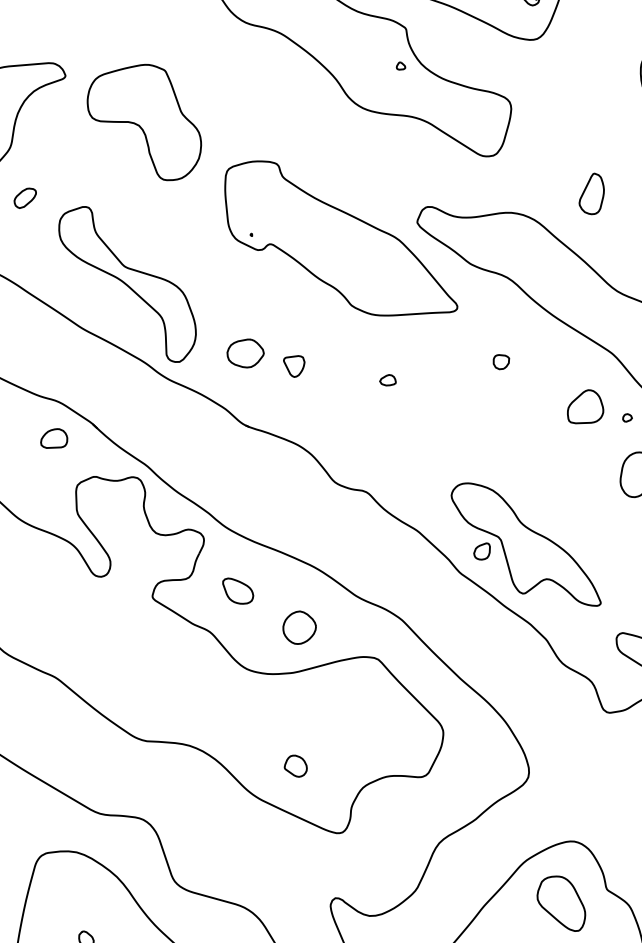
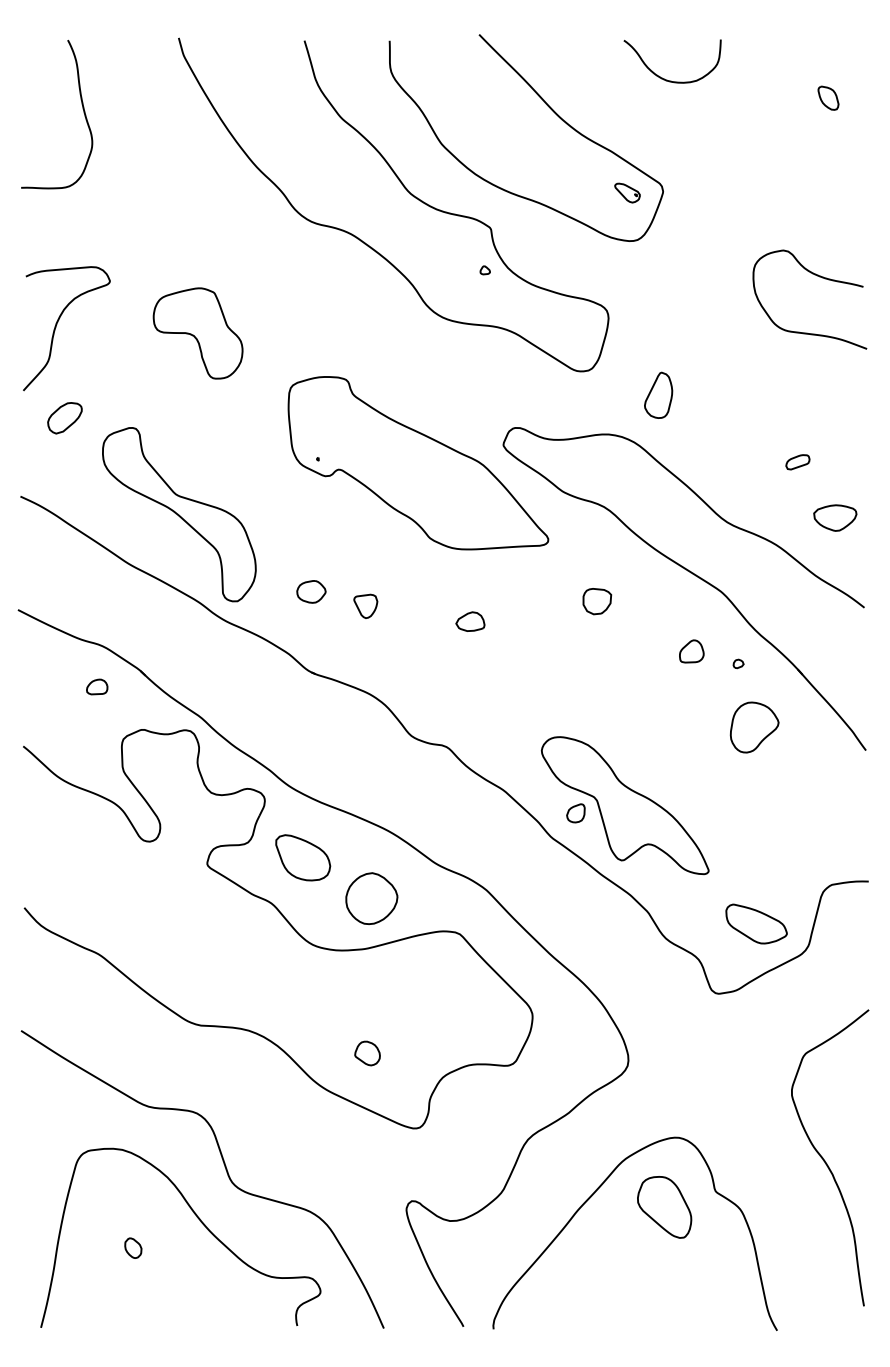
part: (143, 122) -> (197, 333), size x0.7
part: (591, 193) -> (658, 394), moved
part: (24, 198) -> (64, 418), size x1.4
part: (245, 353) -> (311, 591), size x0.7
part: (501, 362) -> (597, 601), size x1.6
part: (387, 379) -> (470, 621), size x1.6
part: (585, 406) -> (691, 651), size x0.6
part: (53, 438) -> (96, 686), size x0.7
part: (237, 590) -> (302, 857), size x1.6
part: (299, 627) -> (371, 898), size x1.4

